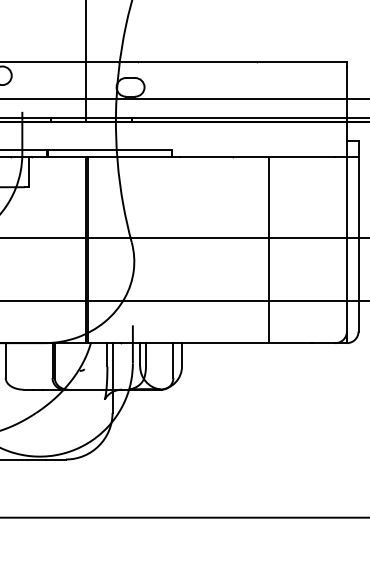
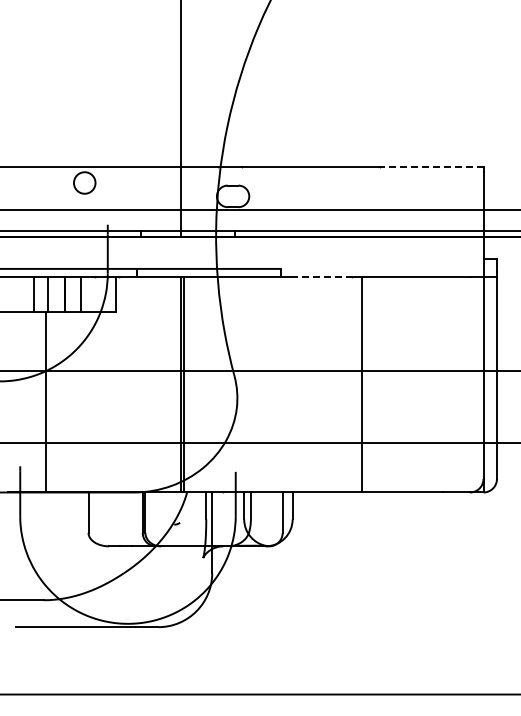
line: (301, 62) -> (431, 167), solid -> dashed
line: (206, 156) -> (321, 276), solid -> dashed
line: (269, 249) -> (362, 384), moved

